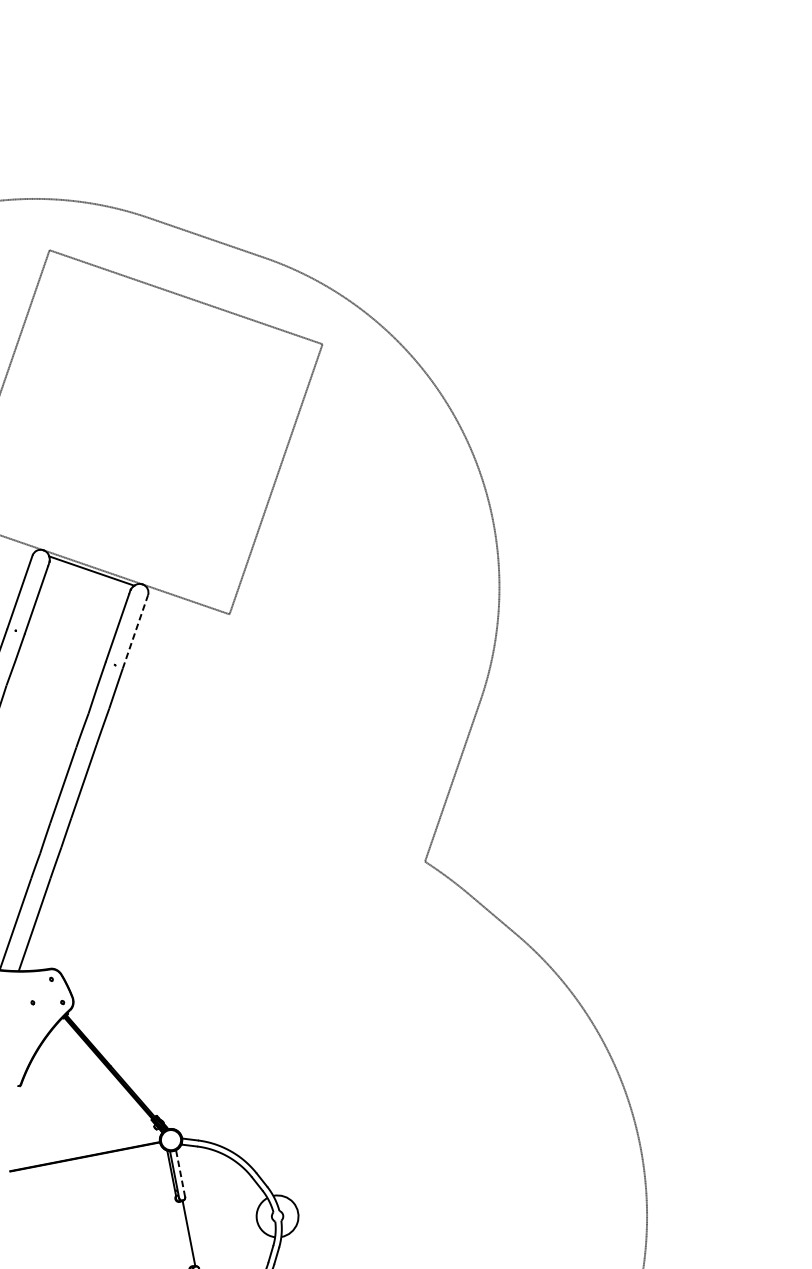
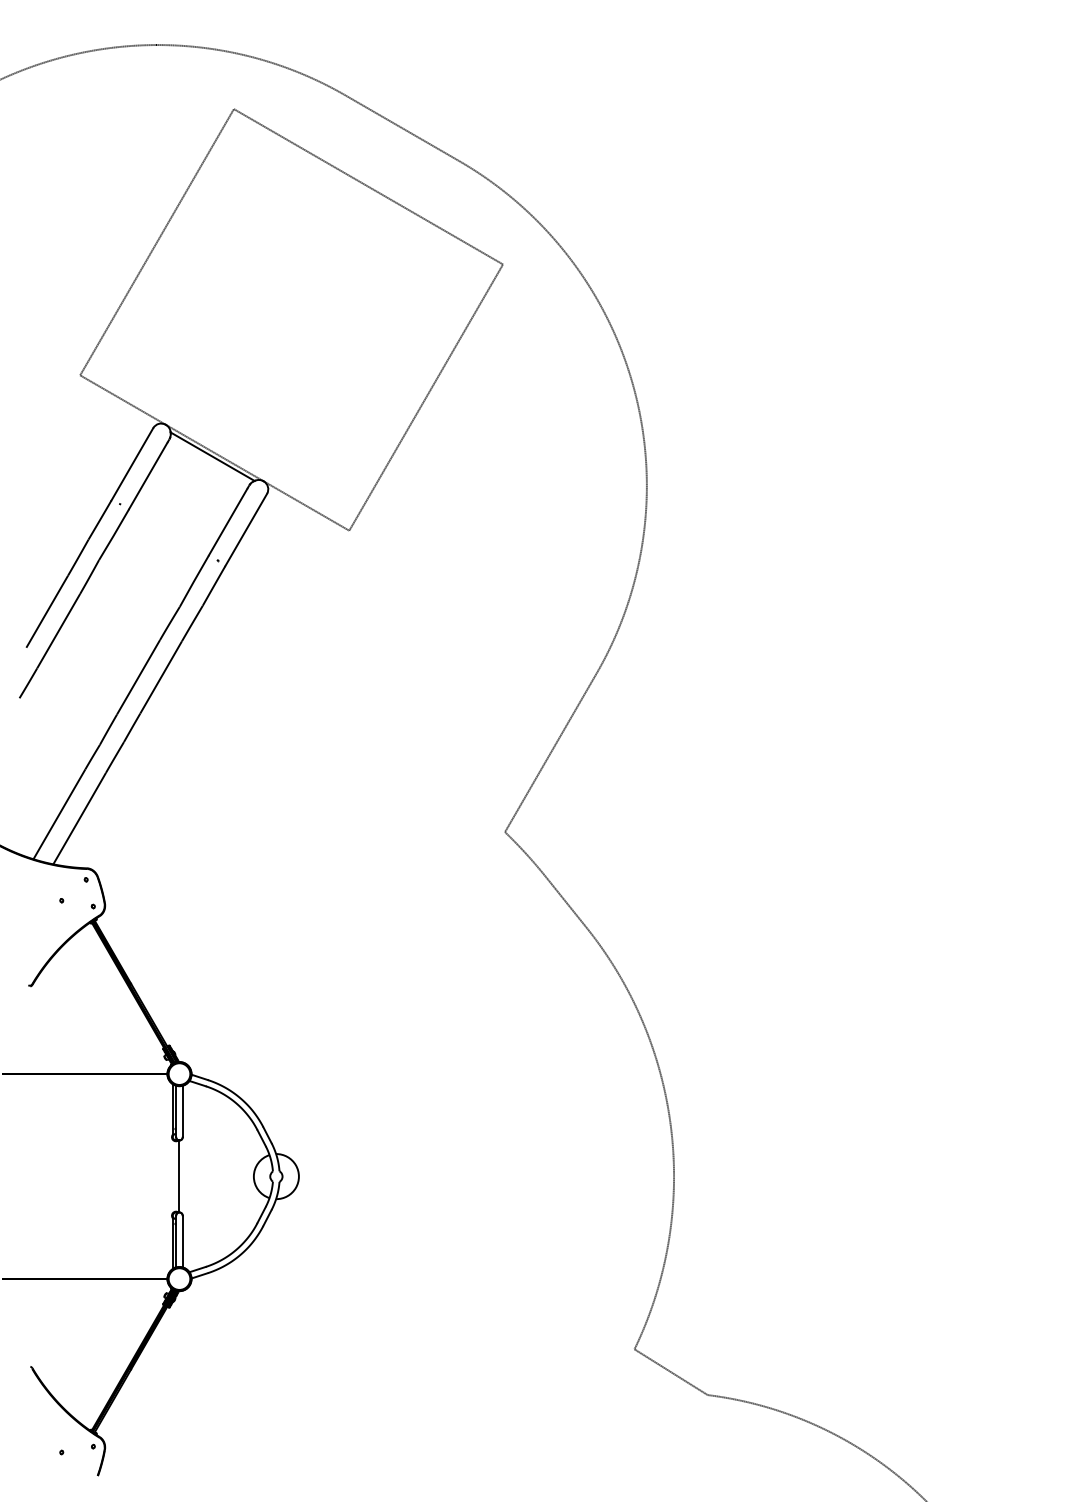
line: (135, 631) -> (246, 529), dashed -> solid
line: (180, 1173) -> (182, 1111), dashed -> solid

